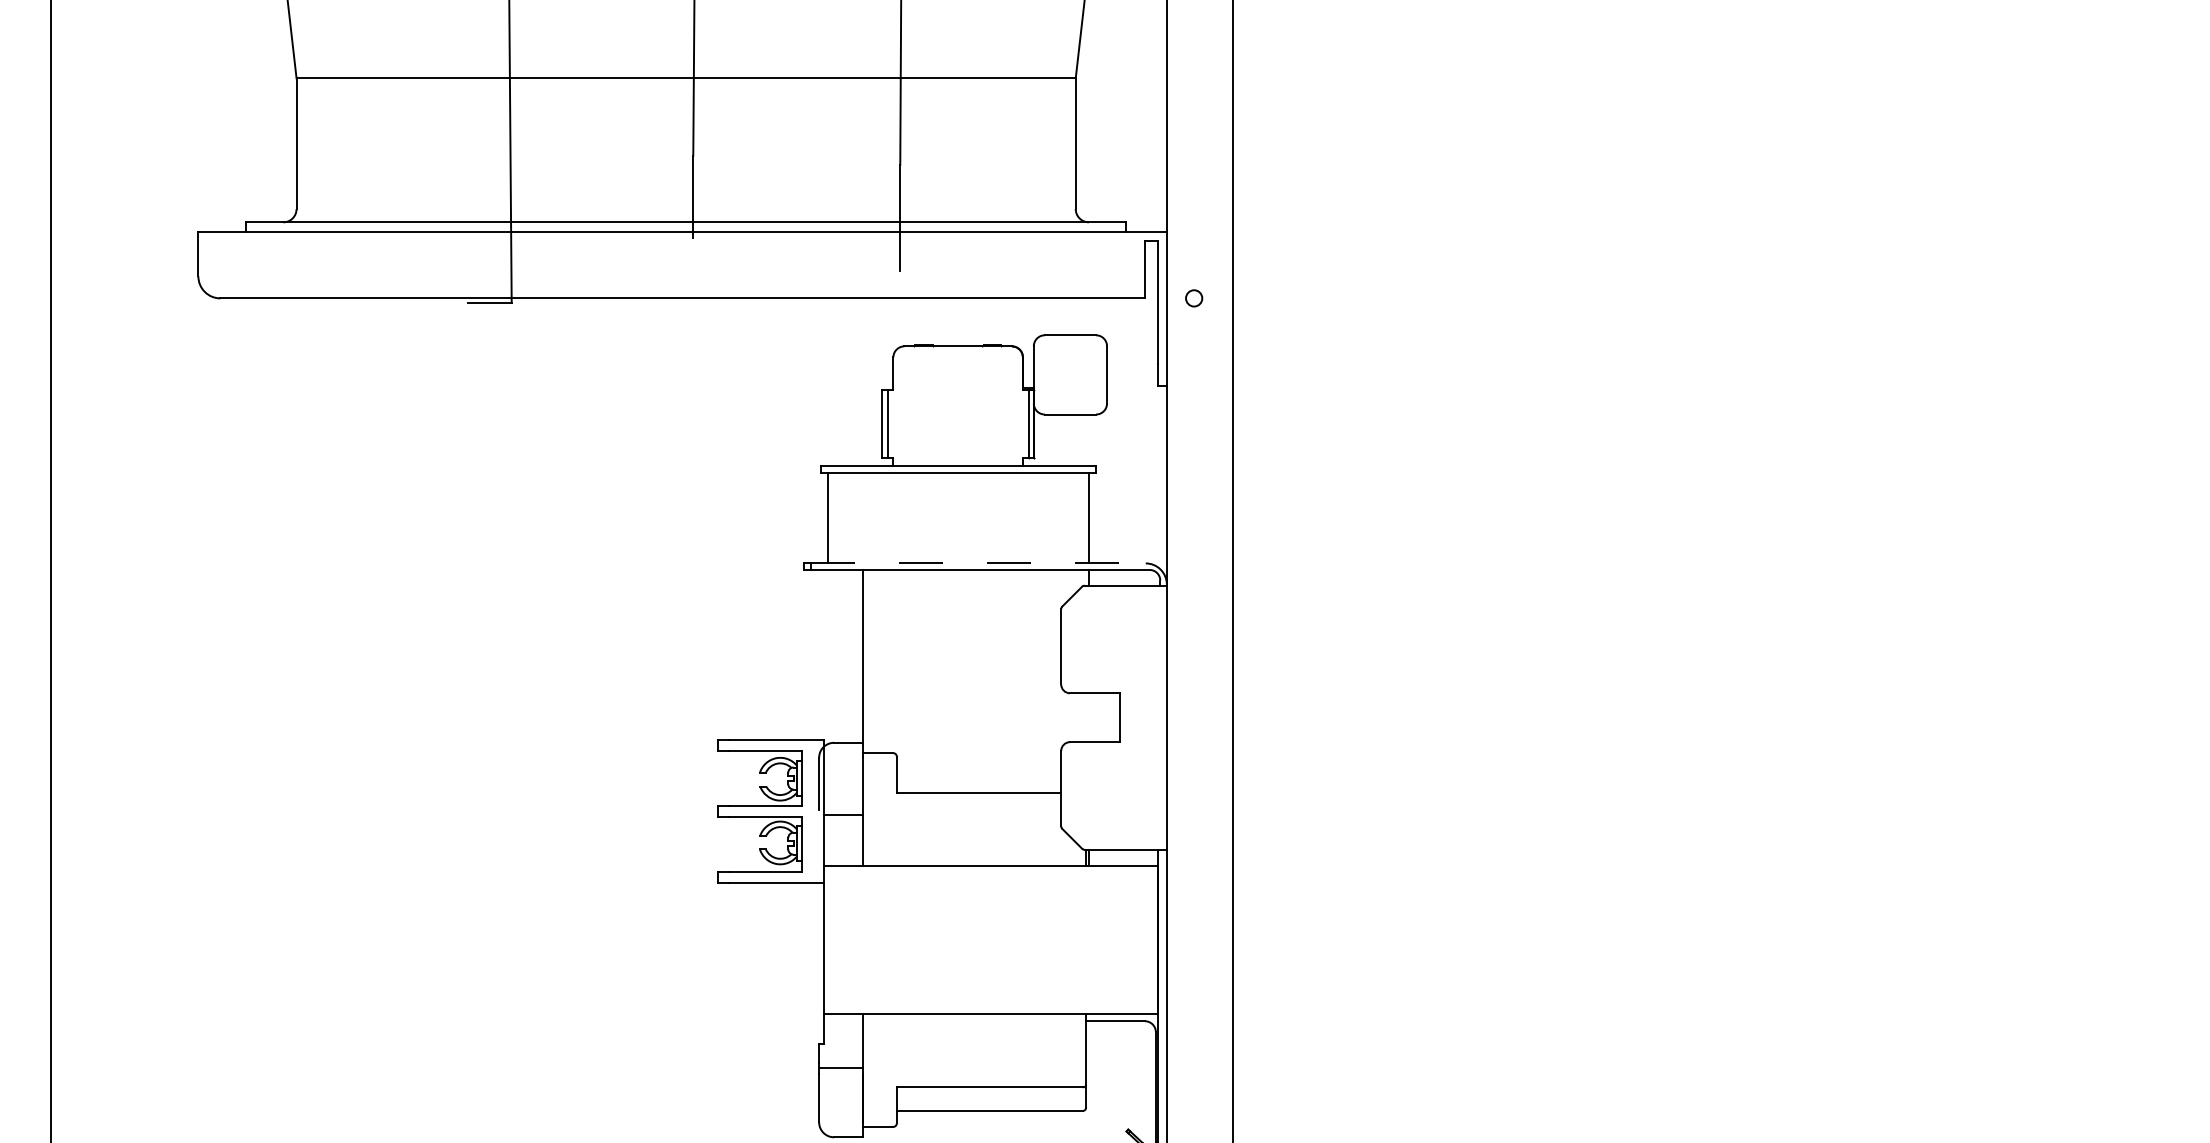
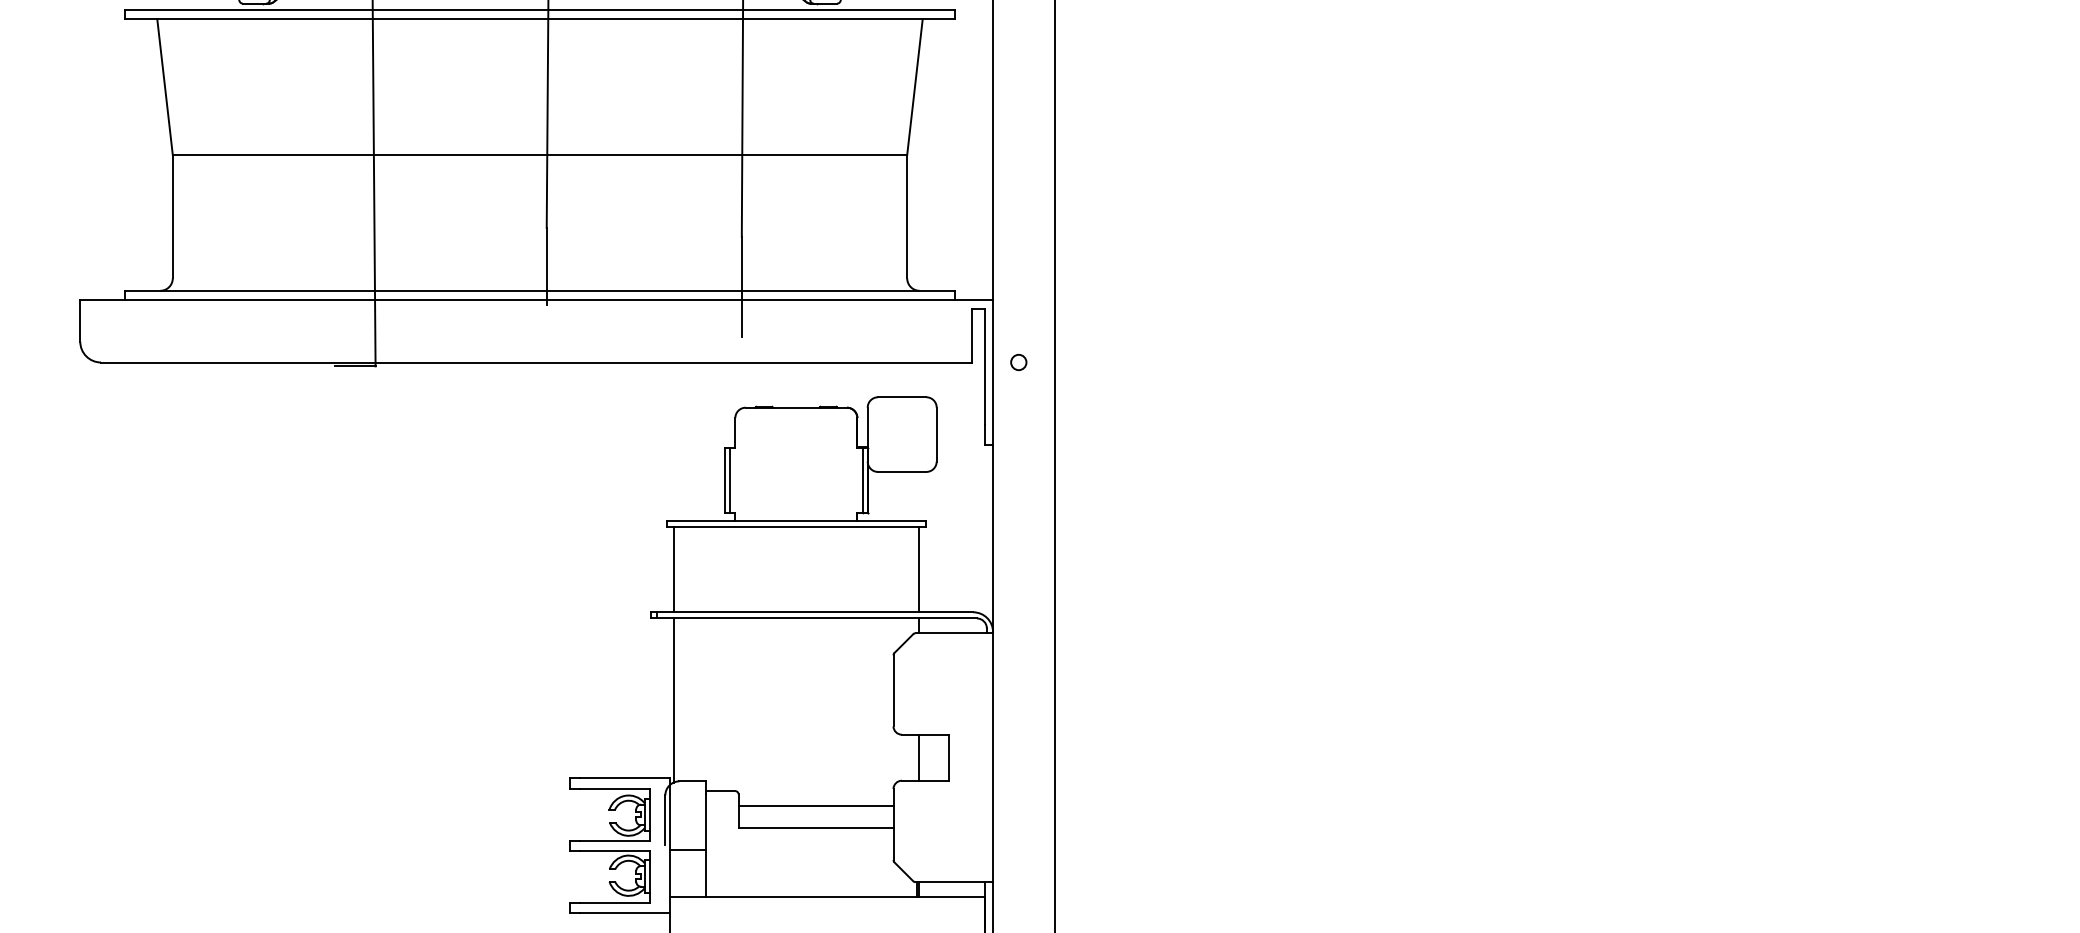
line: (978, 563) -> (815, 612), dashed -> solid
line: (862, 656) -> (673, 700), moved
line: (1088, 717) -> (919, 757), added
line: (978, 769) -> (815, 806), added

